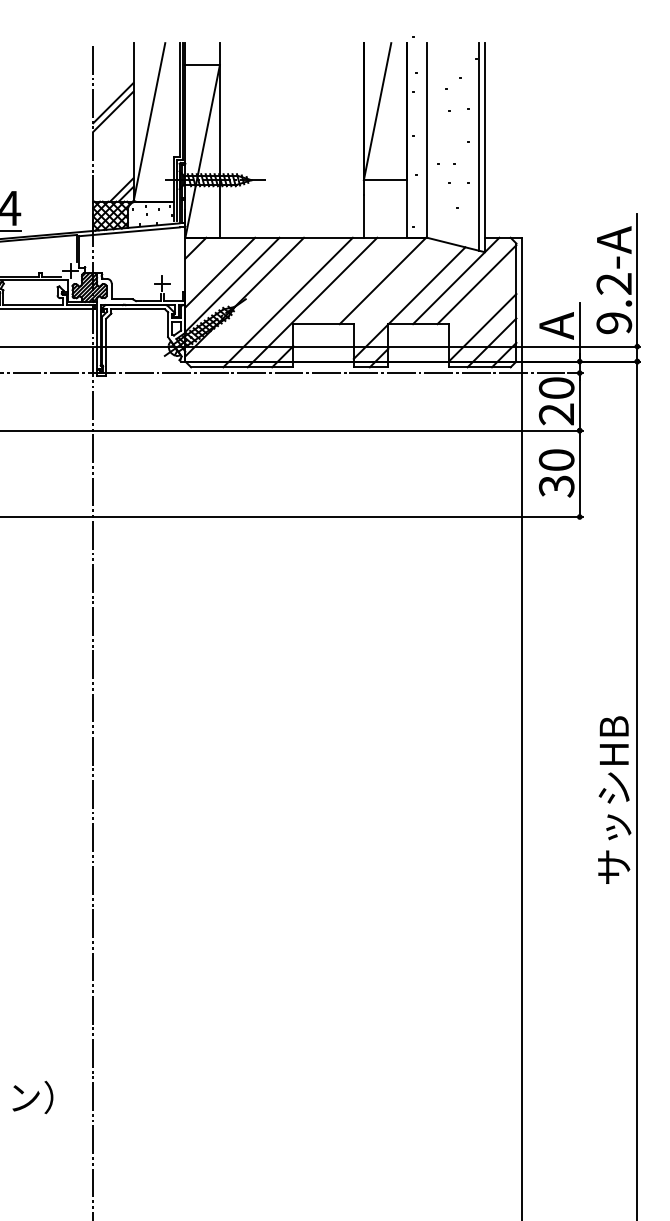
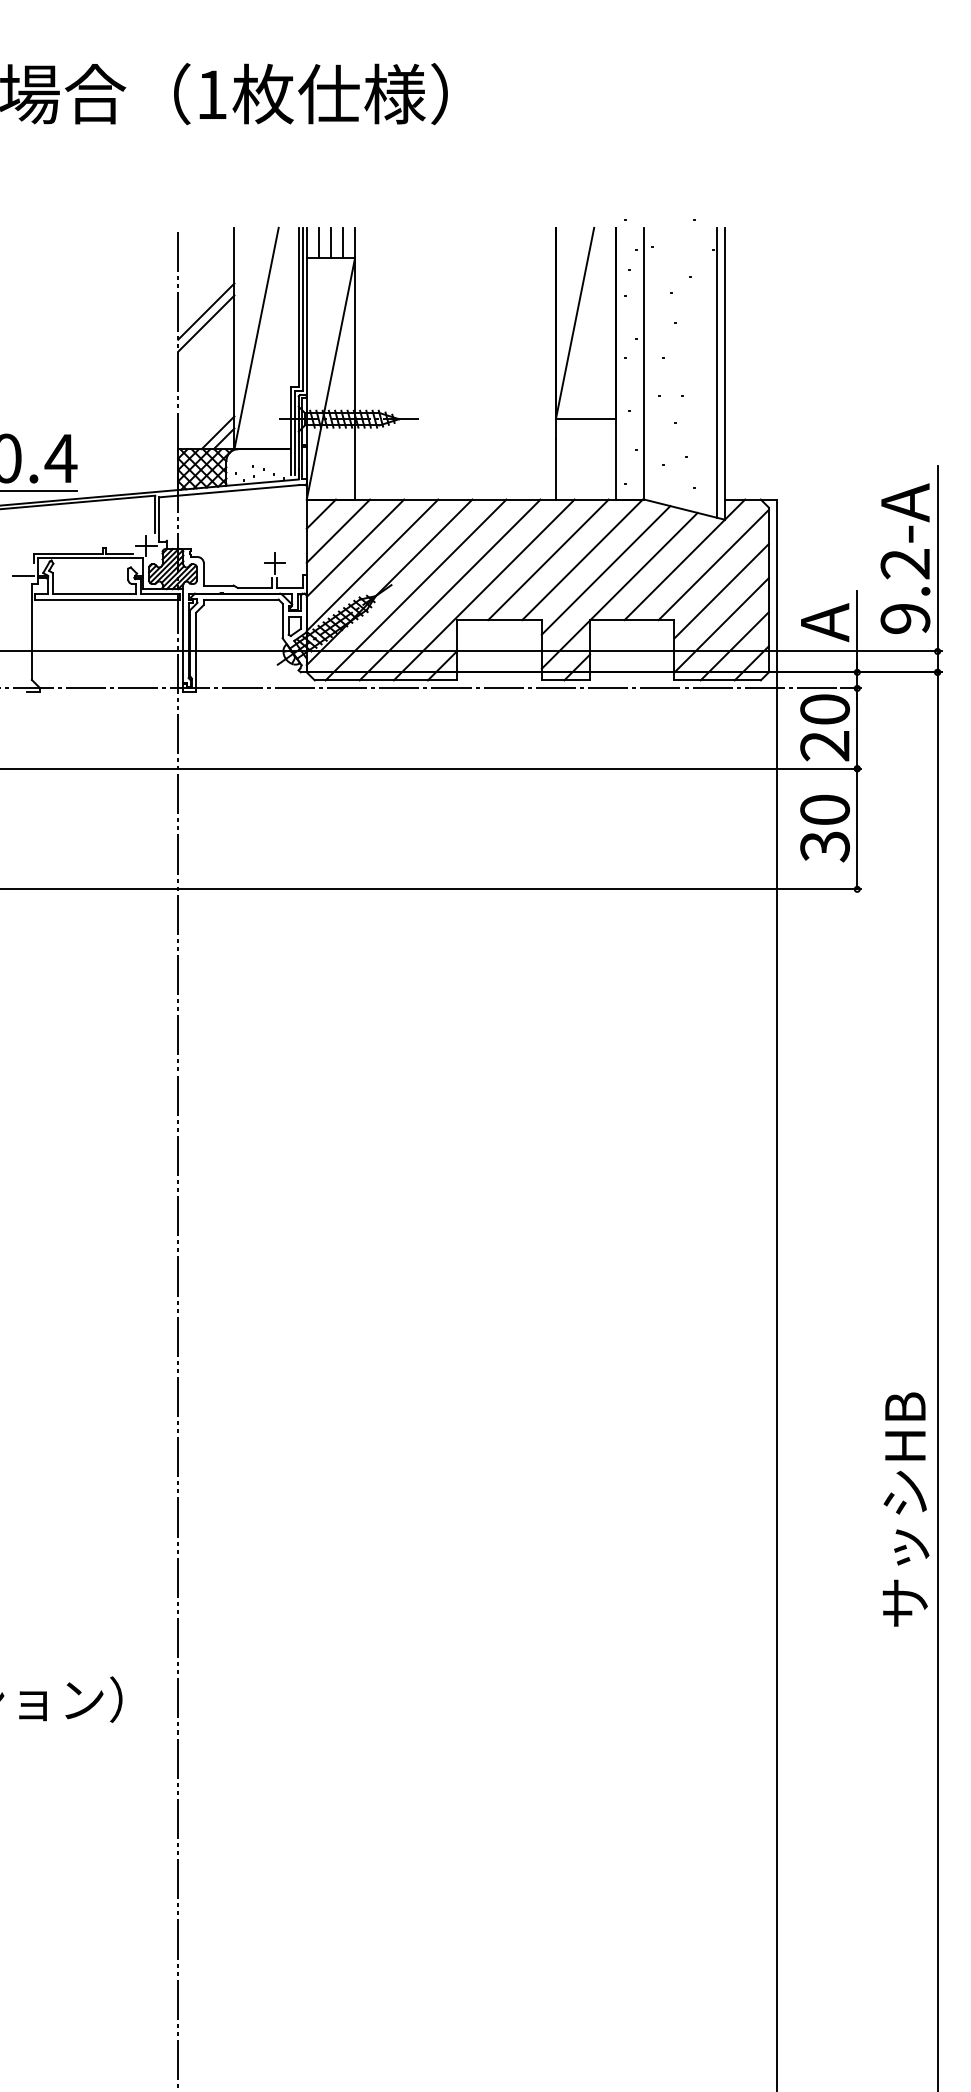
line: (193, 53) -> (318, 242), added
line: (202, 53) -> (330, 242), added
line: (210, 53) -> (342, 242), added
line: (208, 259) -> (338, 530), added
line: (358, 280) -> (548, 559), added
line: (399, 288) -> (605, 570), added
line: (263, 302) -> (415, 589), added
line: (482, 303) -> (721, 591), added
text: (614, 800) -> (905, 1509), moved

